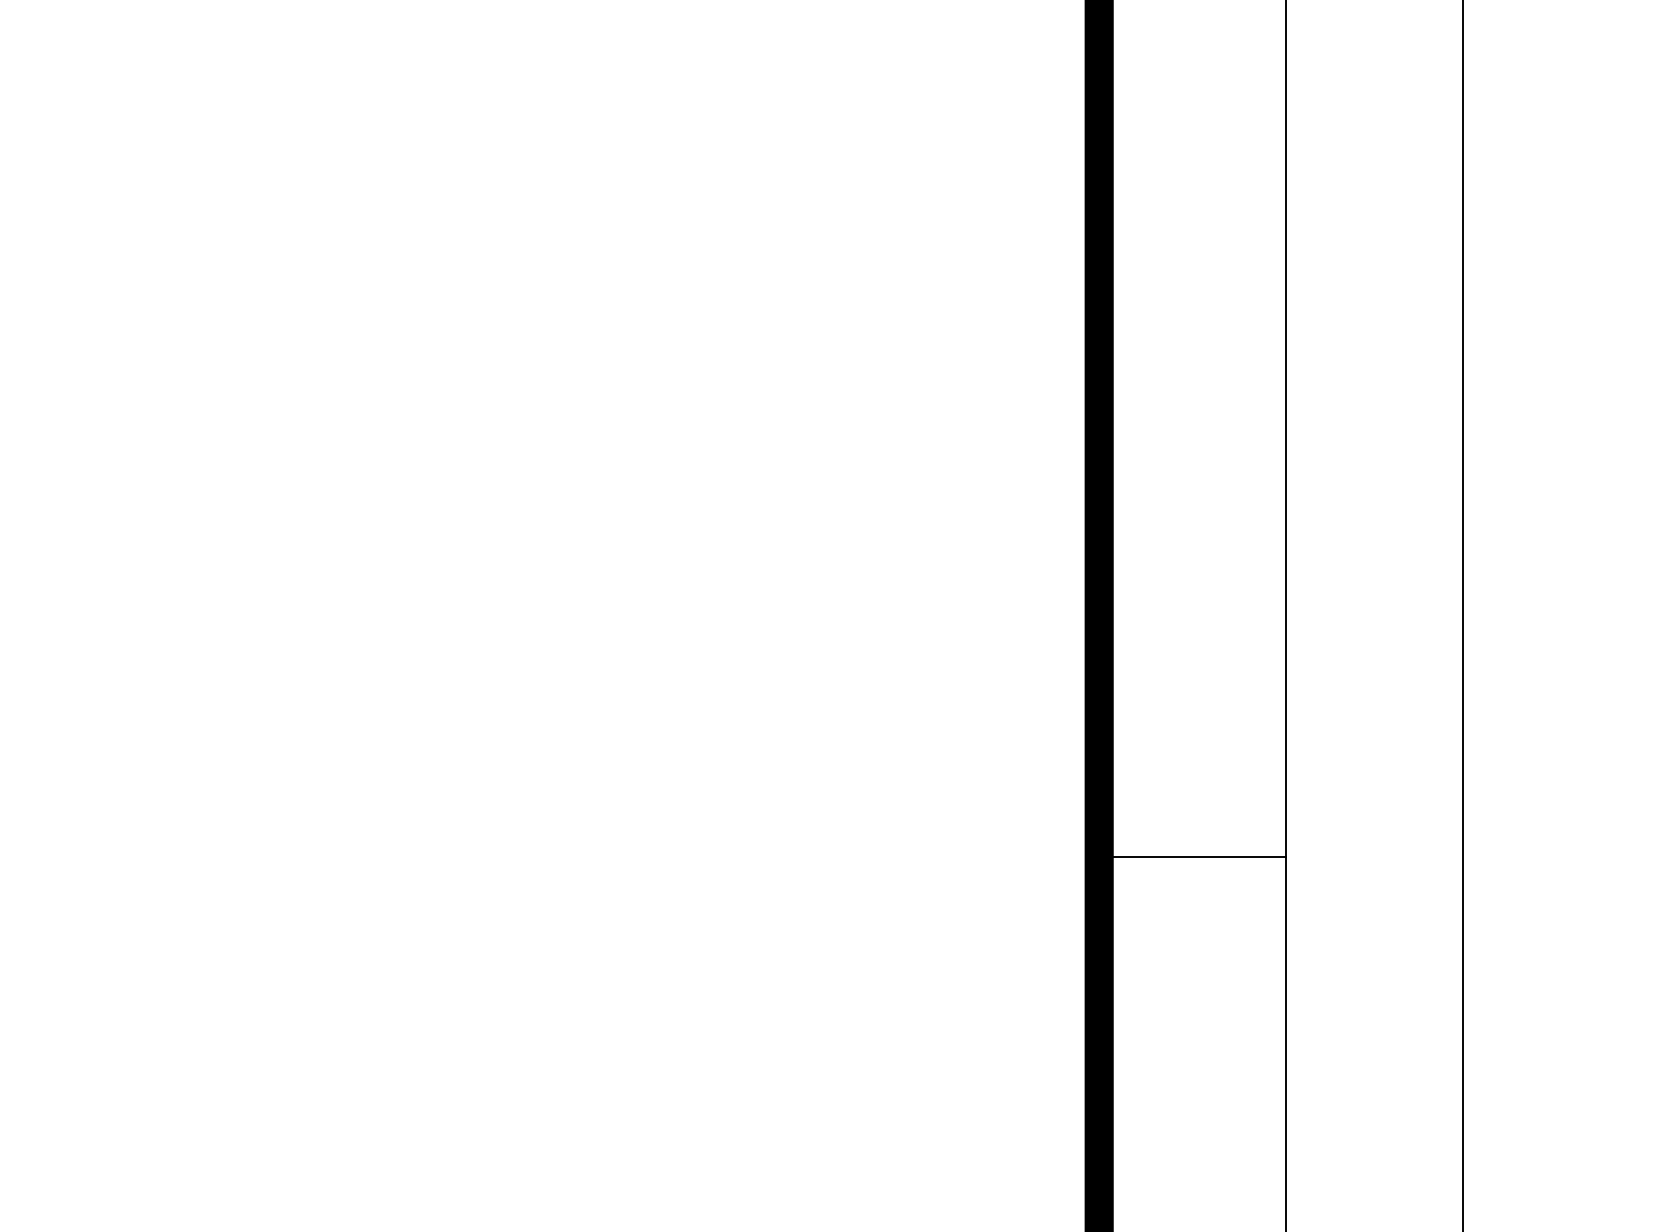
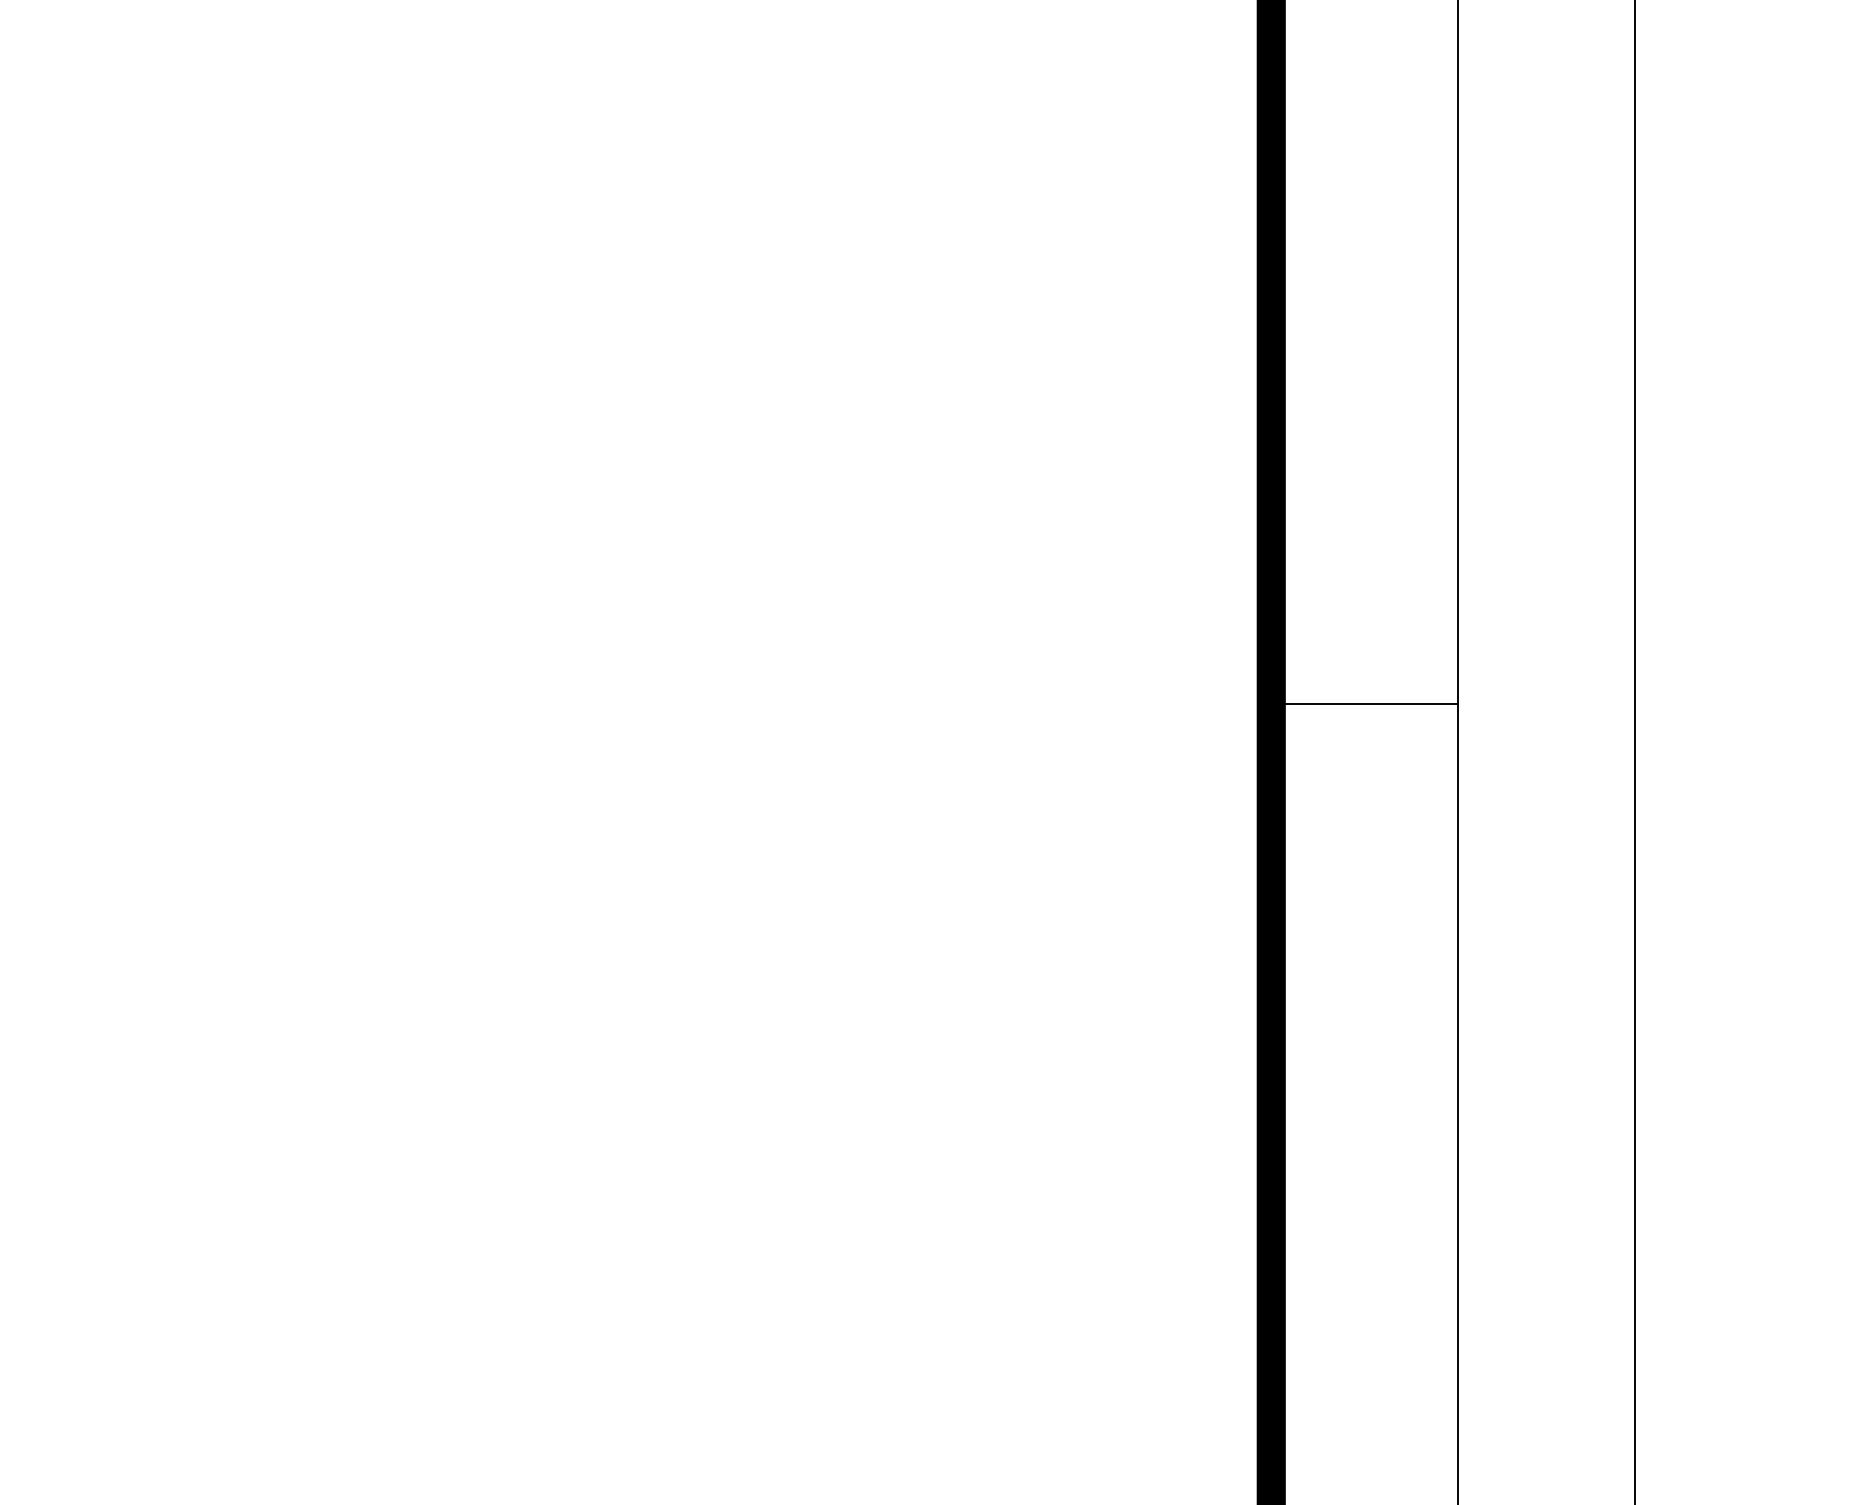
line: (1192, 856) -> (1364, 704), moved

